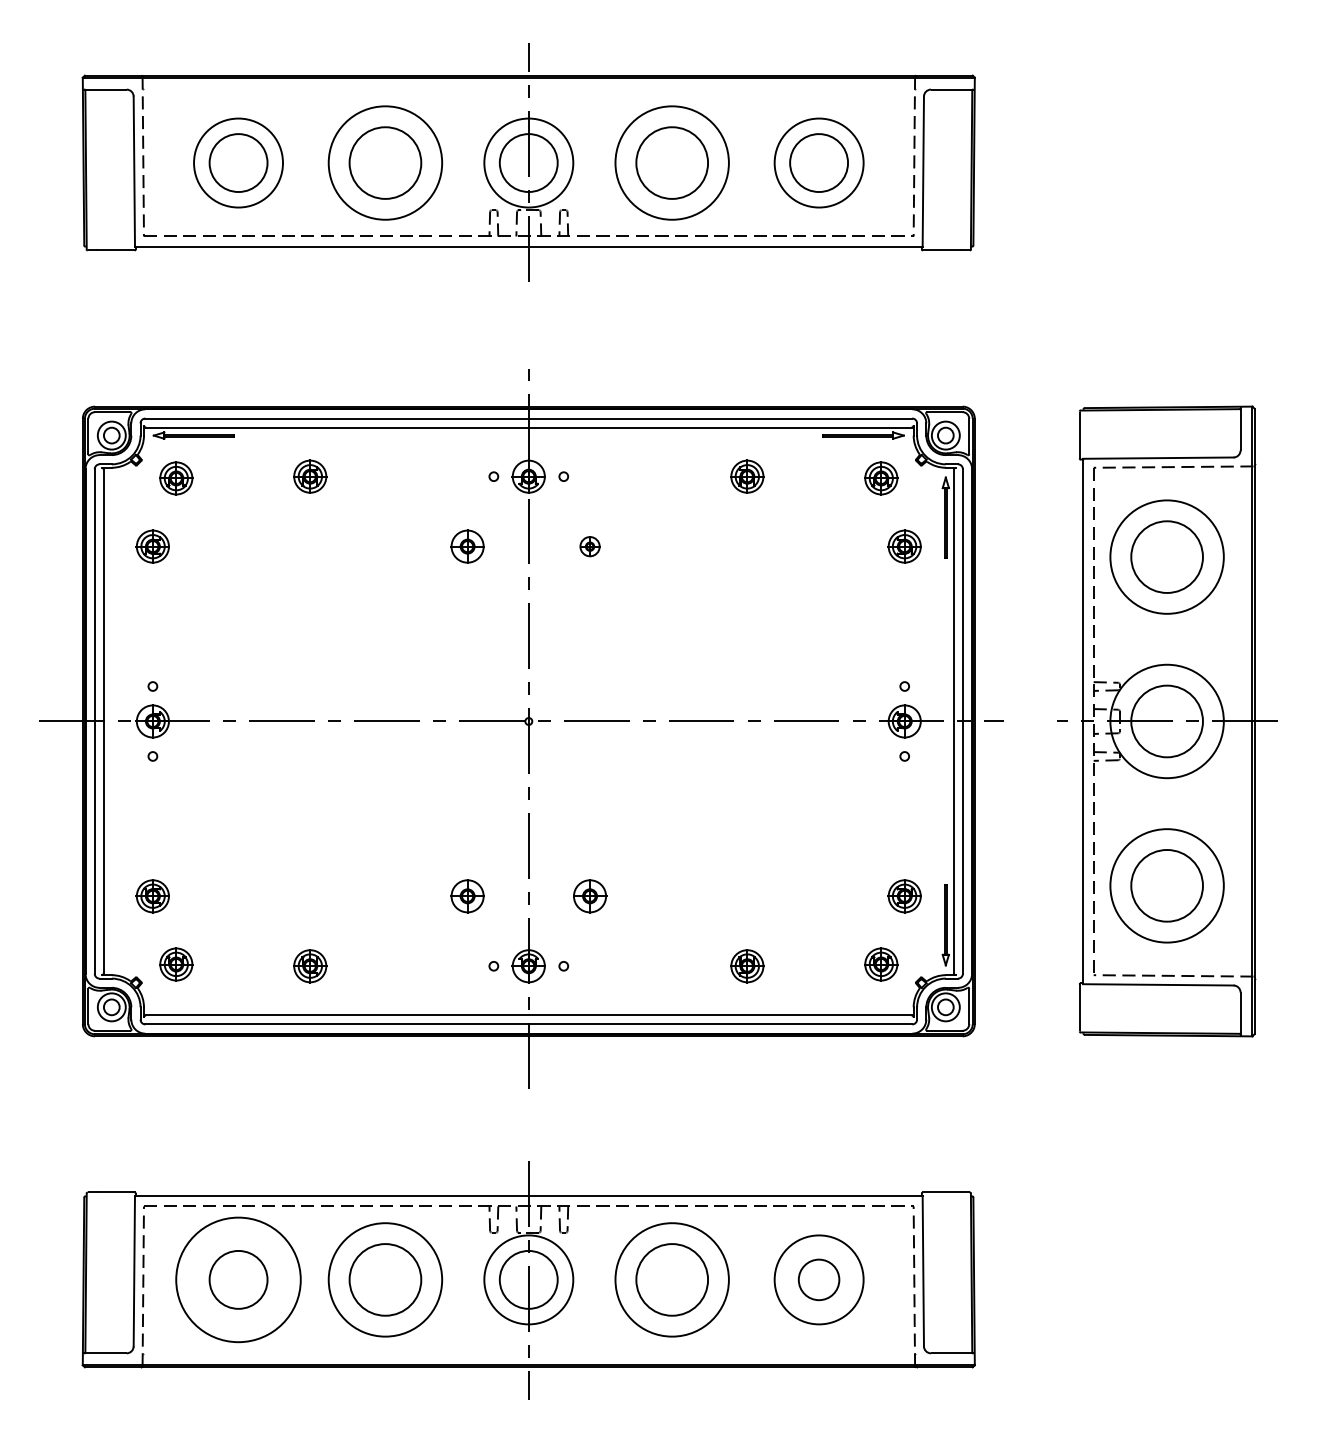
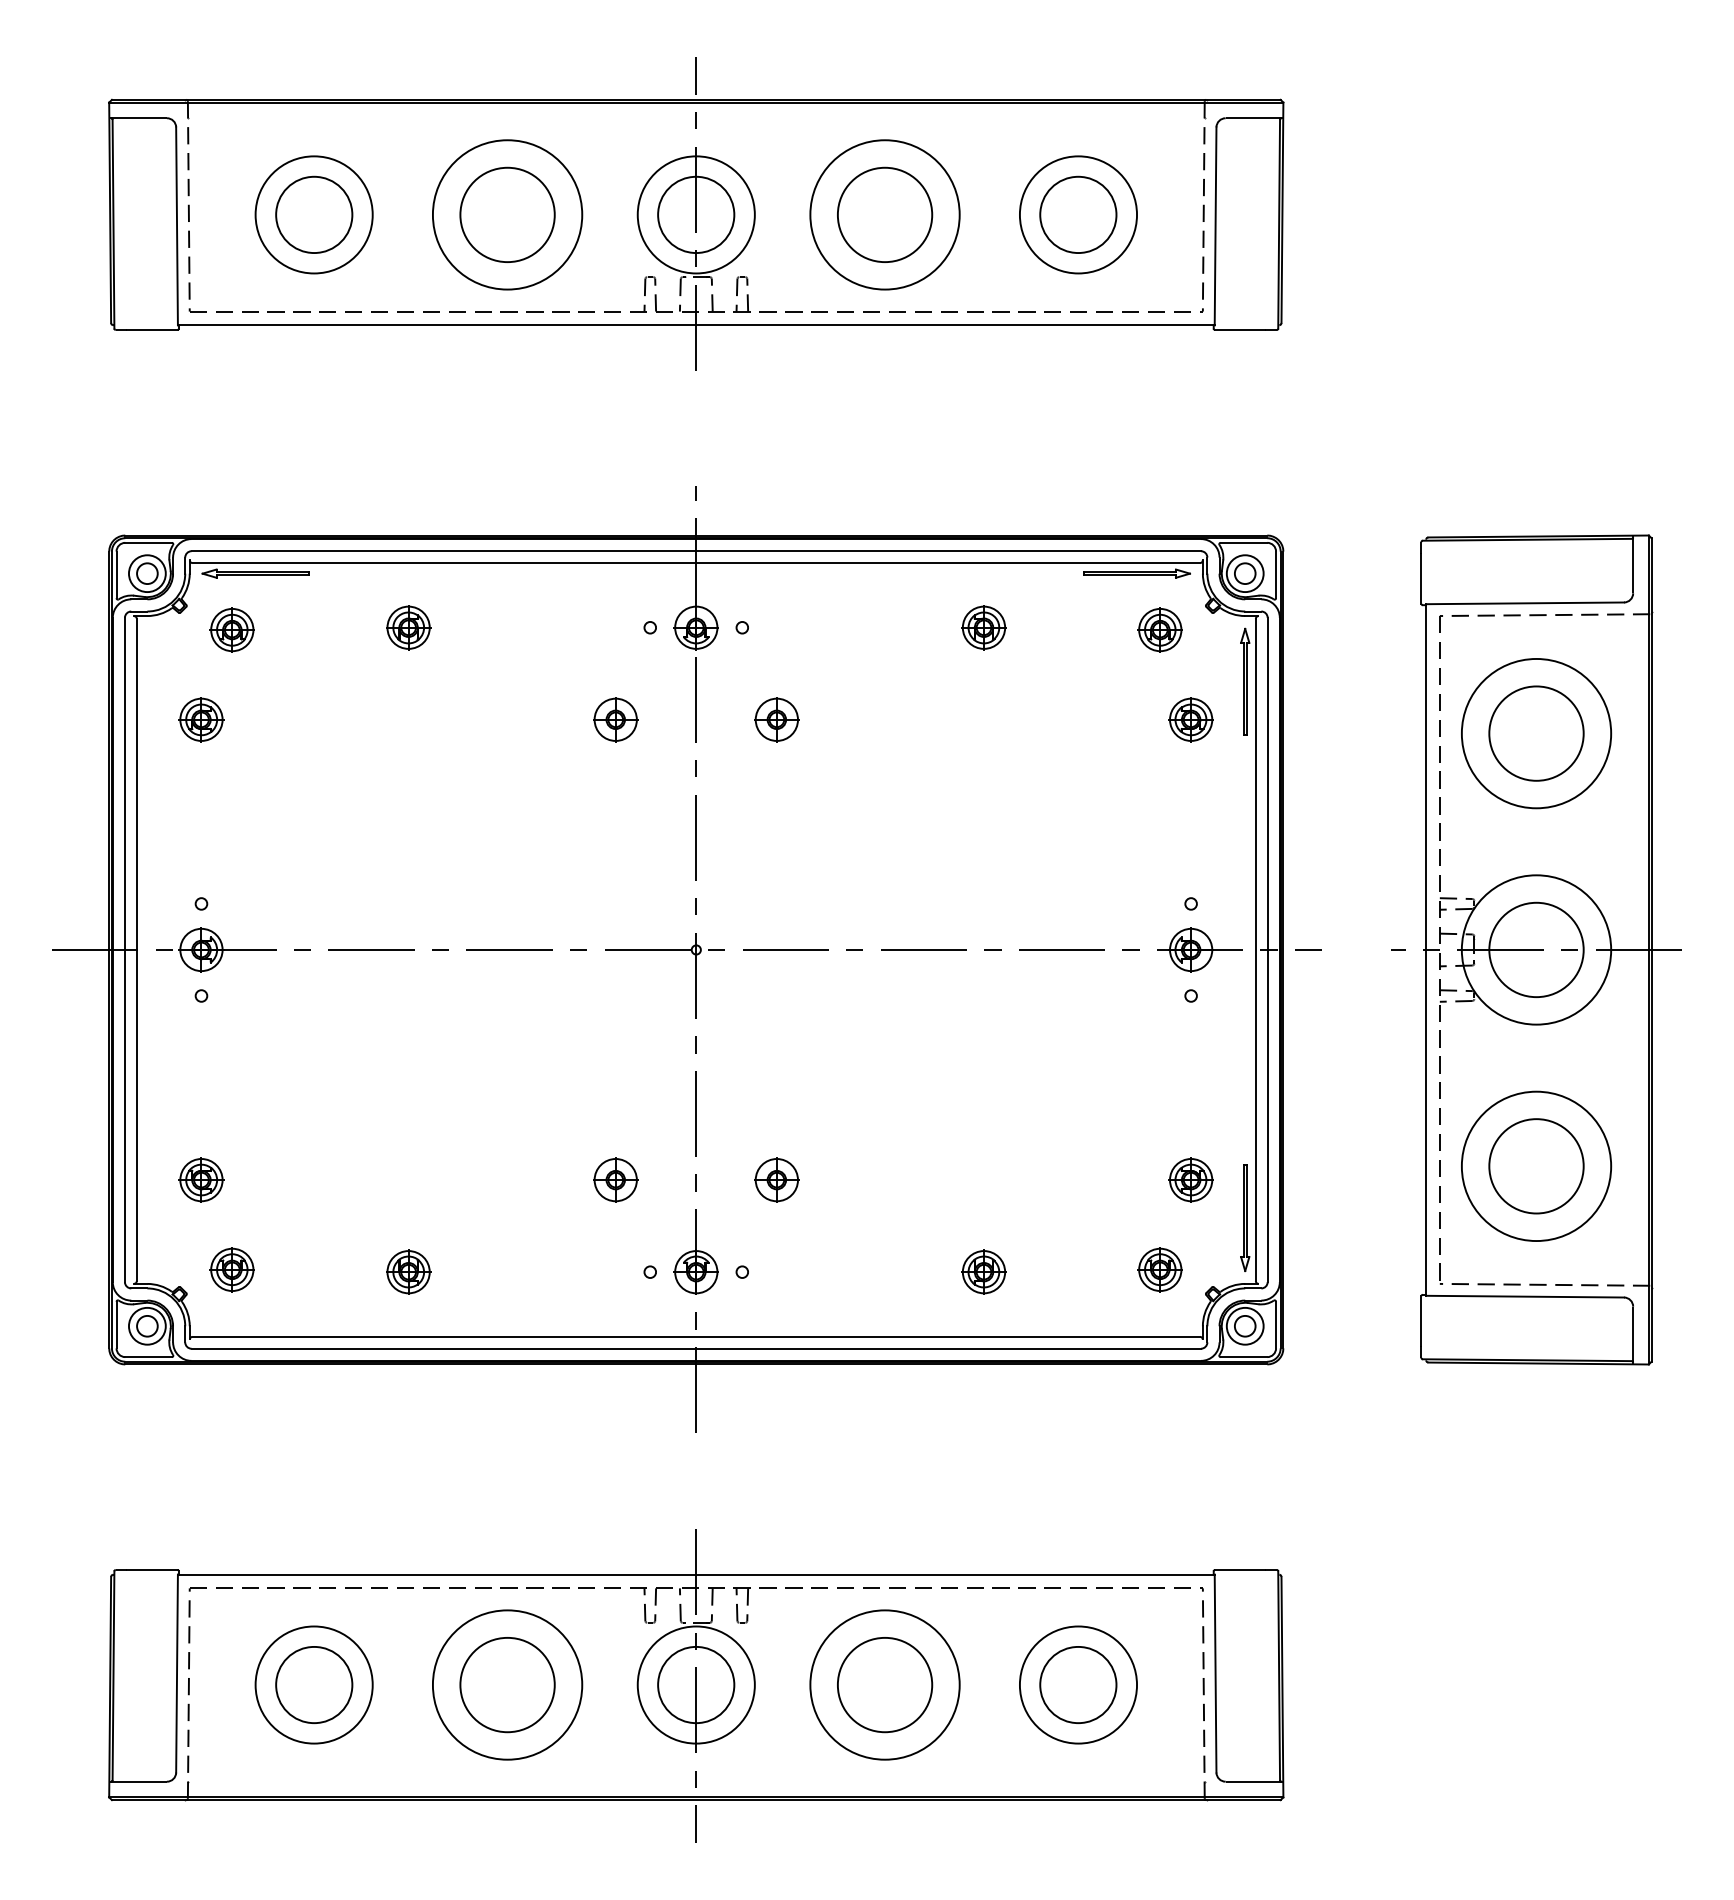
part: (589, 546) -> (776, 719), size x1.67
circle: (238, 1279) -> (313, 1684), size x0.71
circle: (819, 1279) -> (1078, 1684), size x1.43

